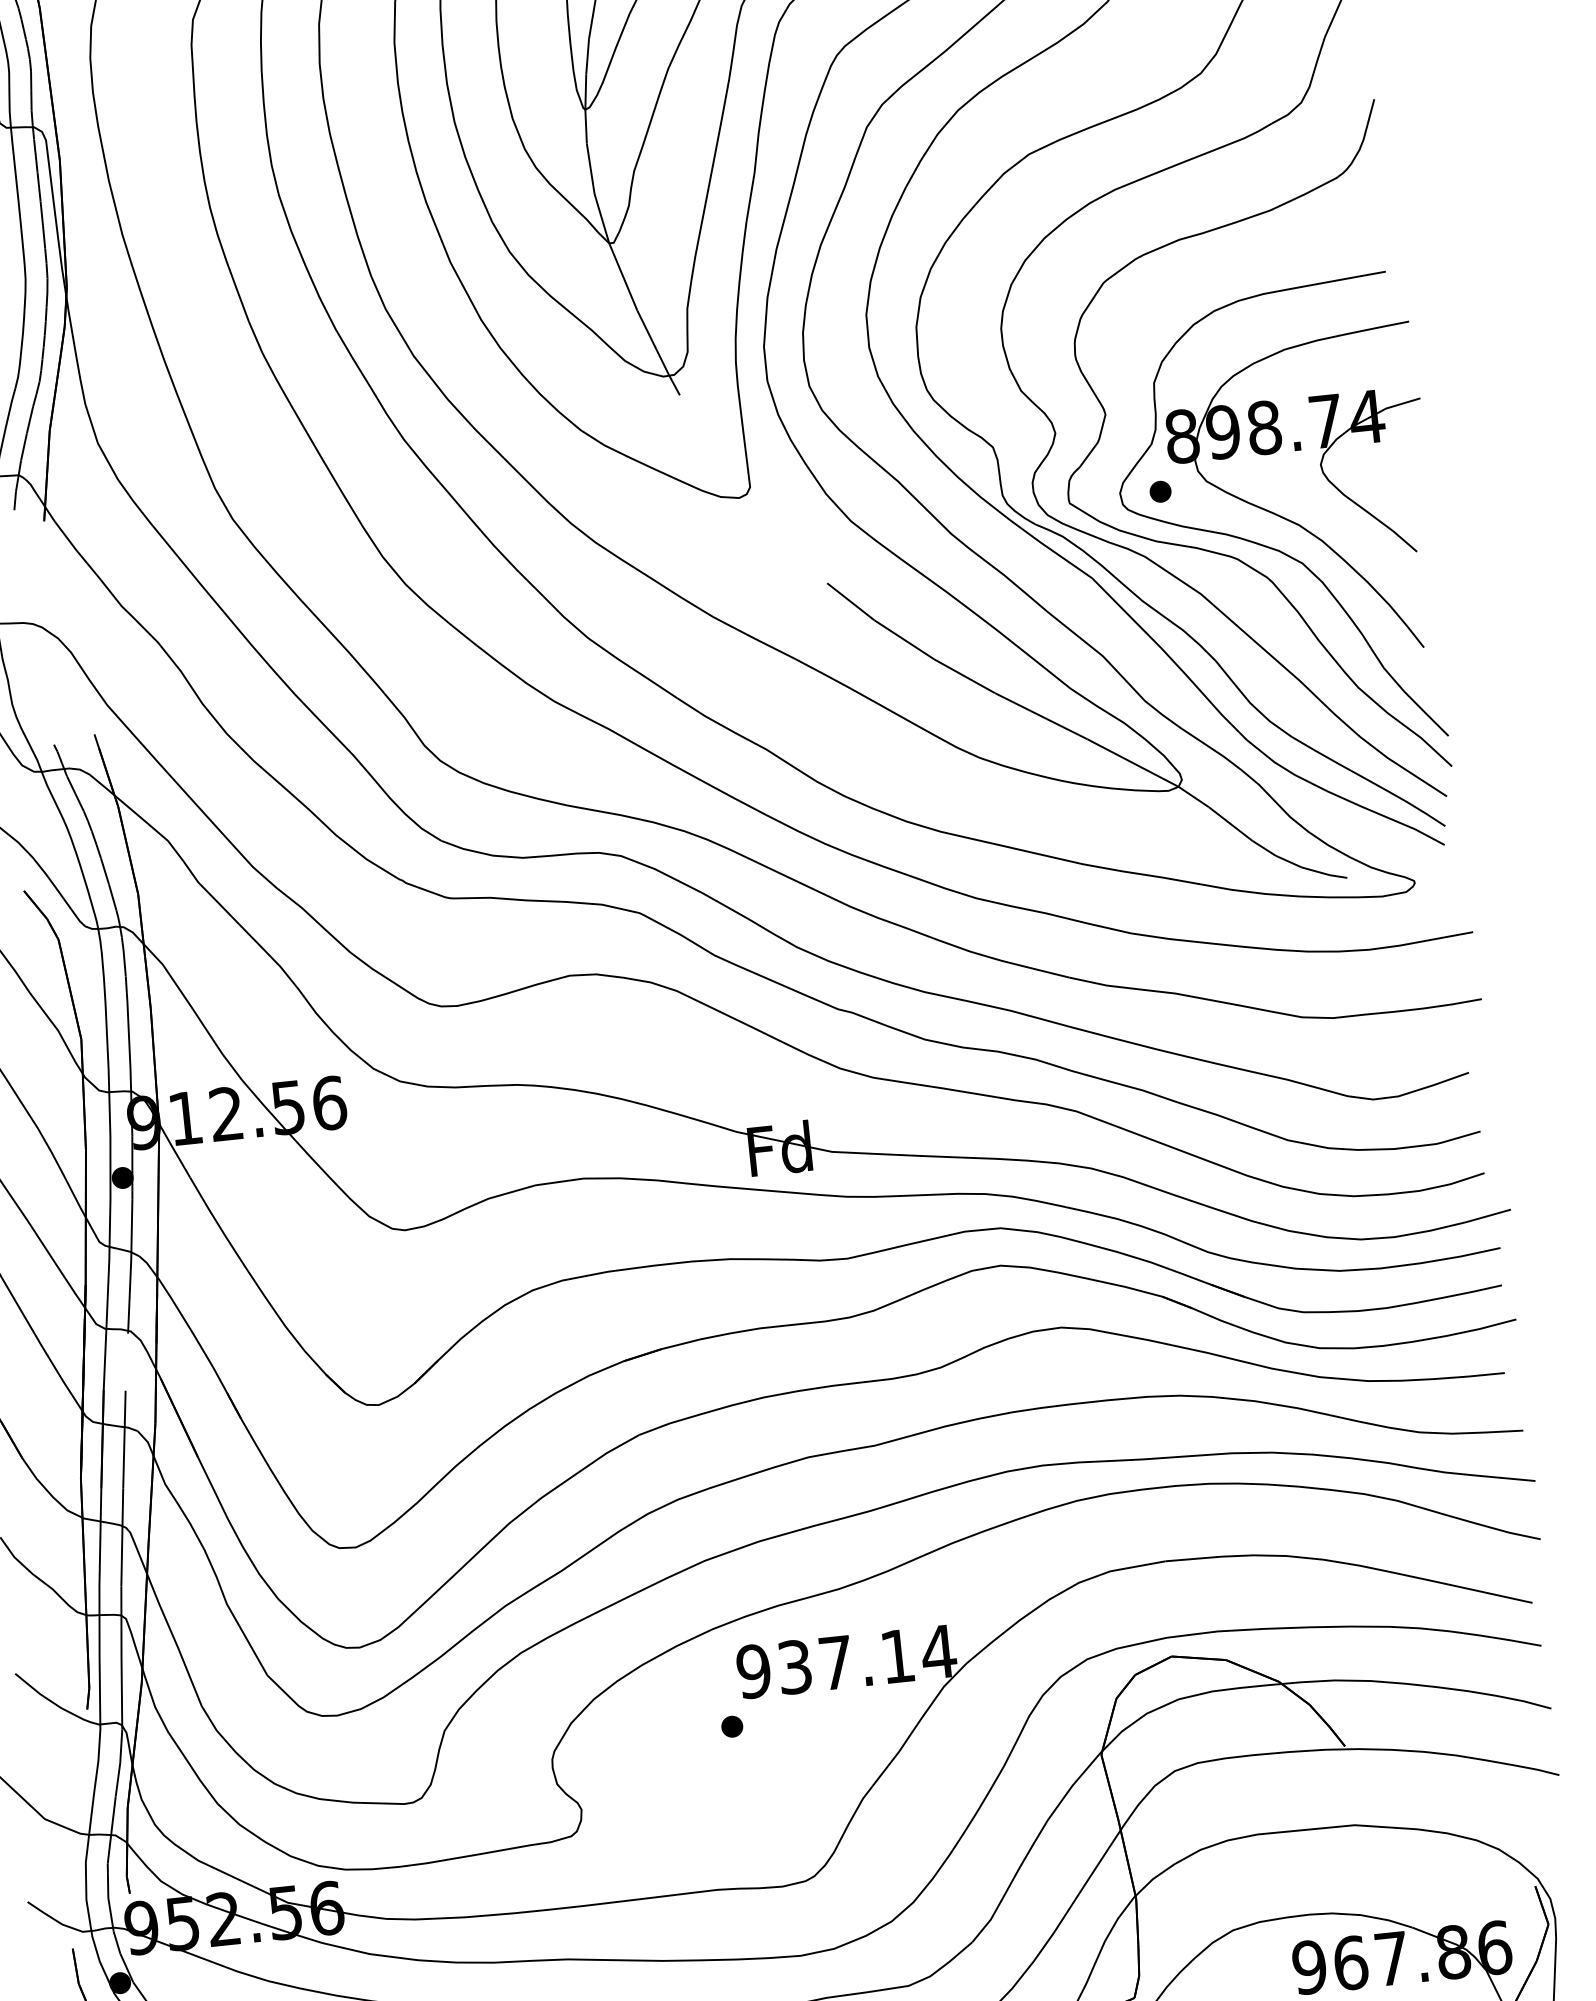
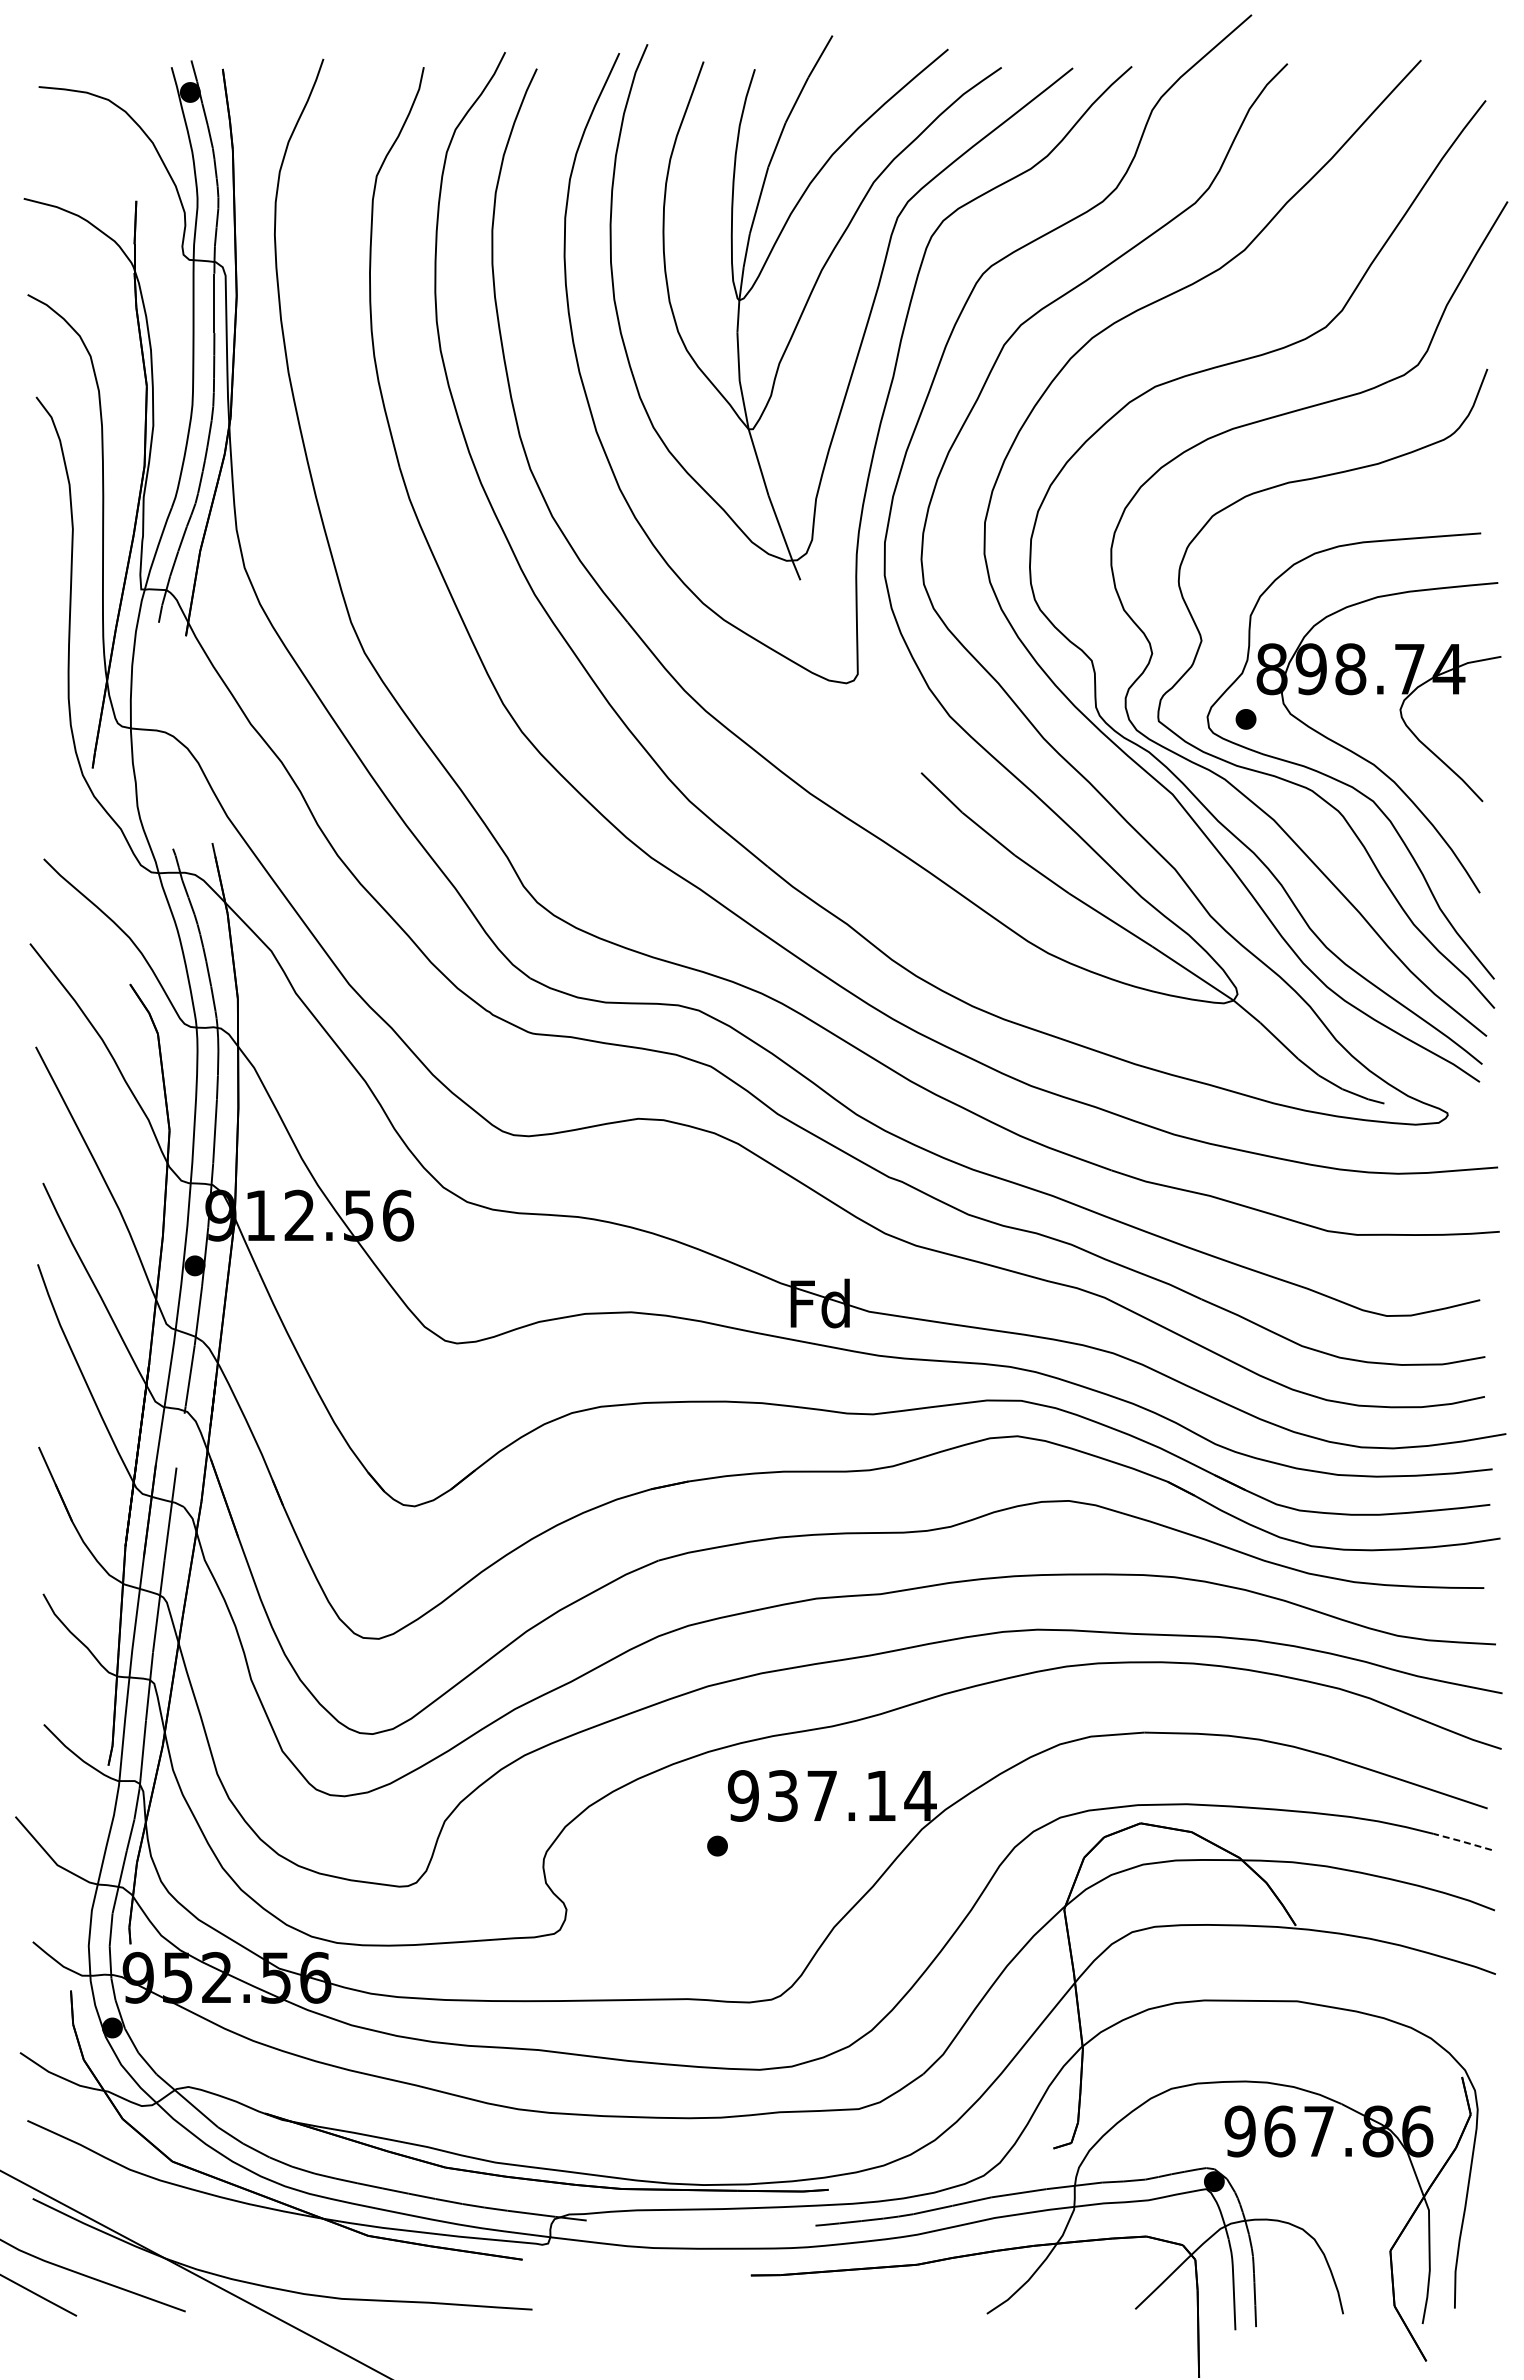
line: (1508, 1640) -> (1461, 1841), solid -> dashed

